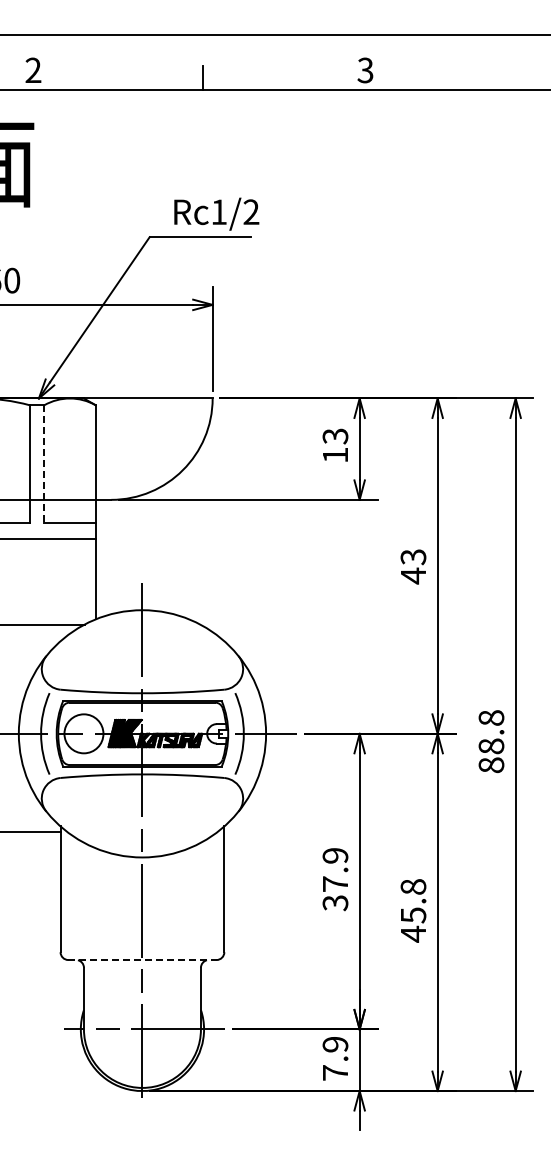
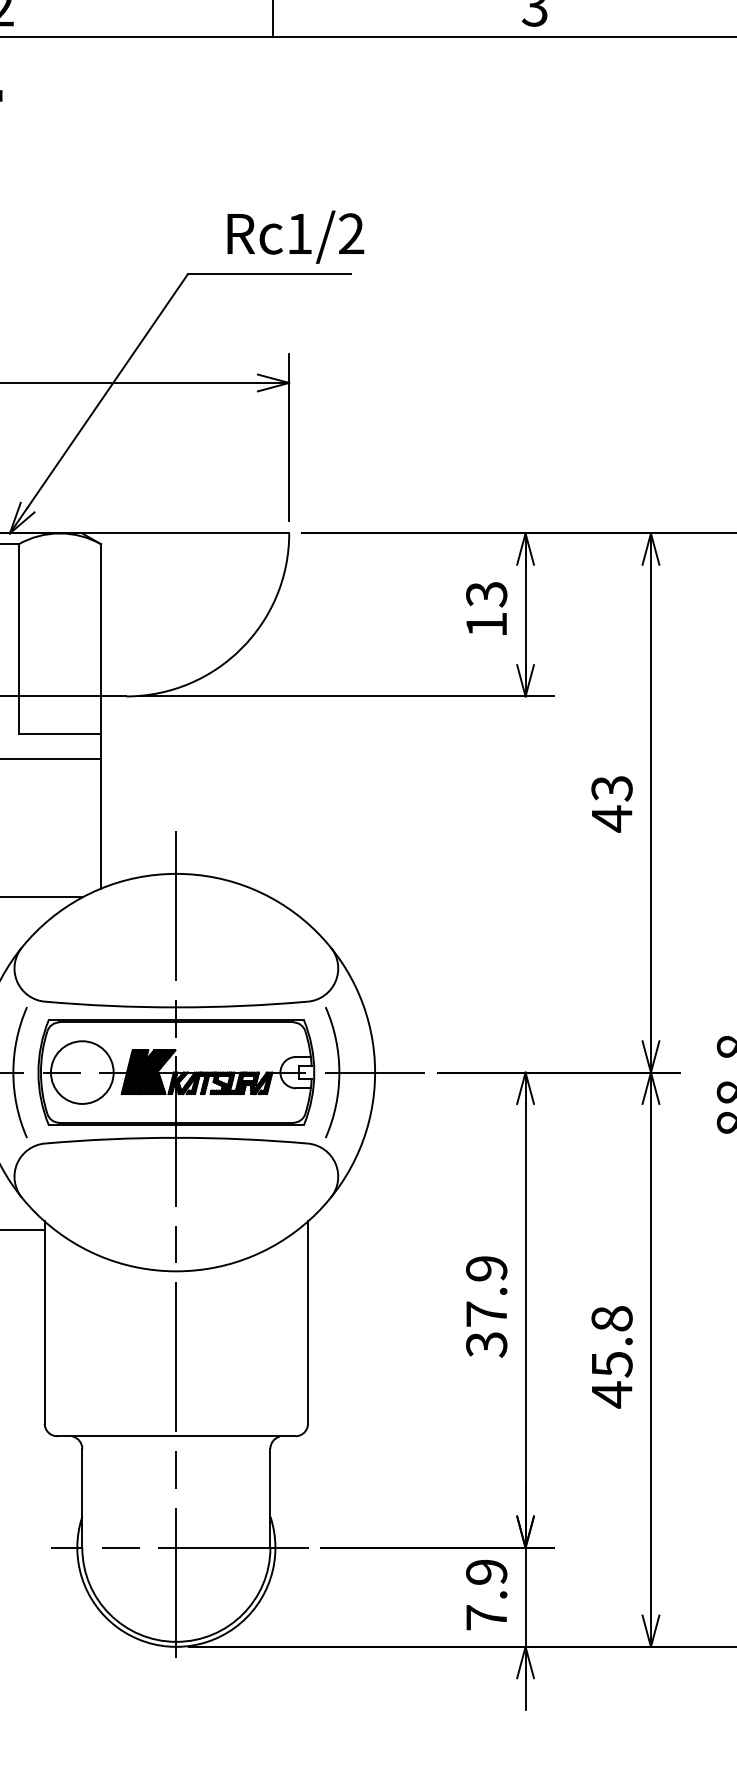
line: (44, 464) -> (18, 639), dashed -> solid
line: (142, 960) -> (176, 1436), dashed -> solid

